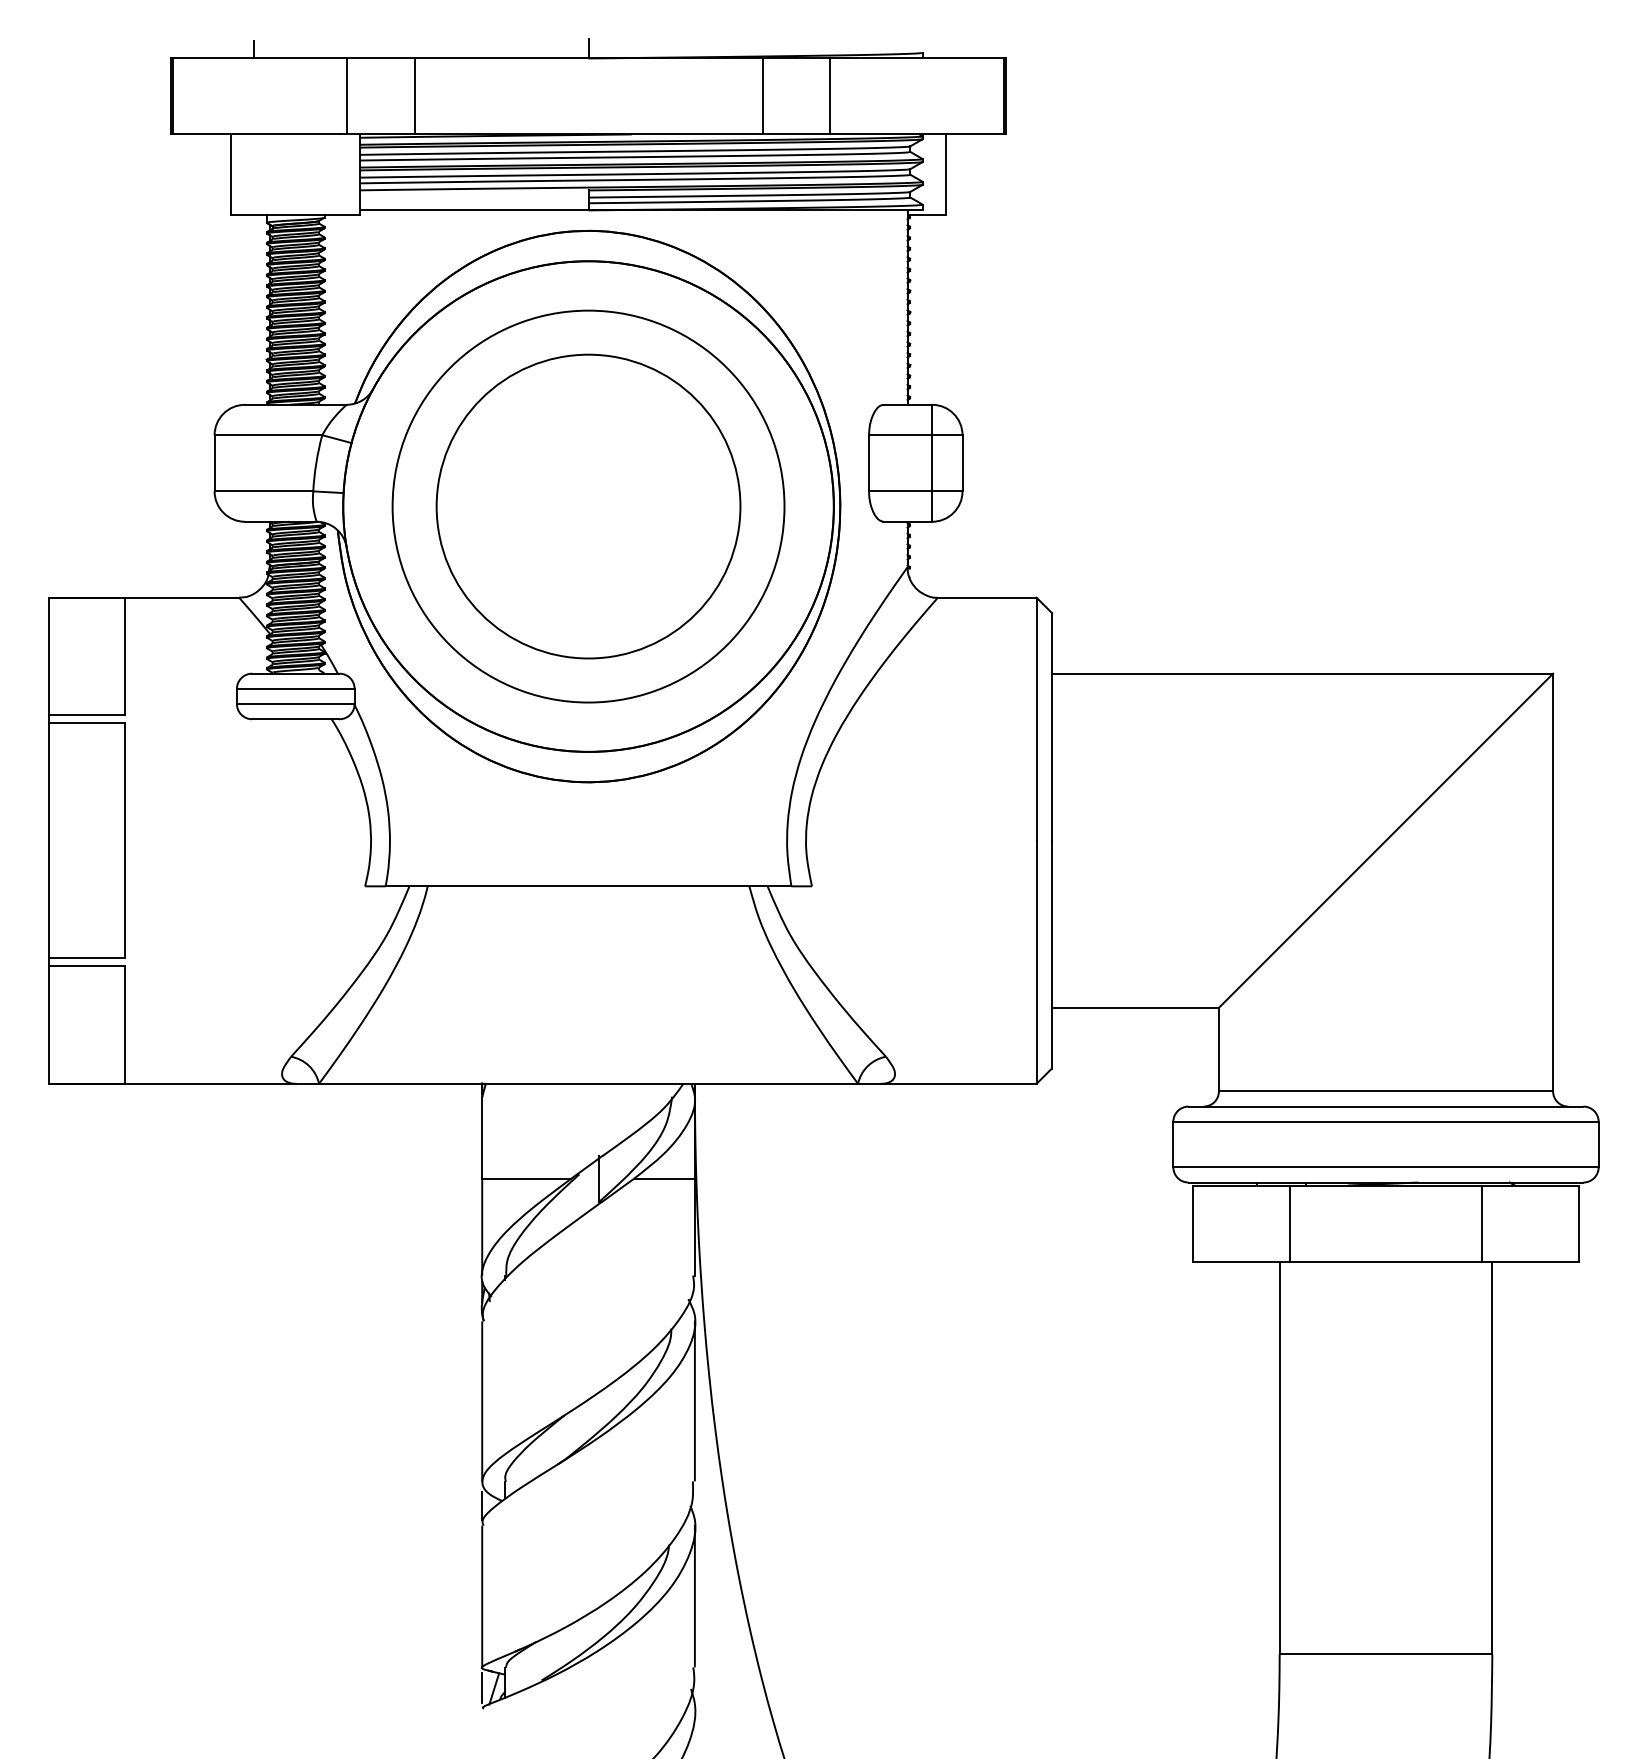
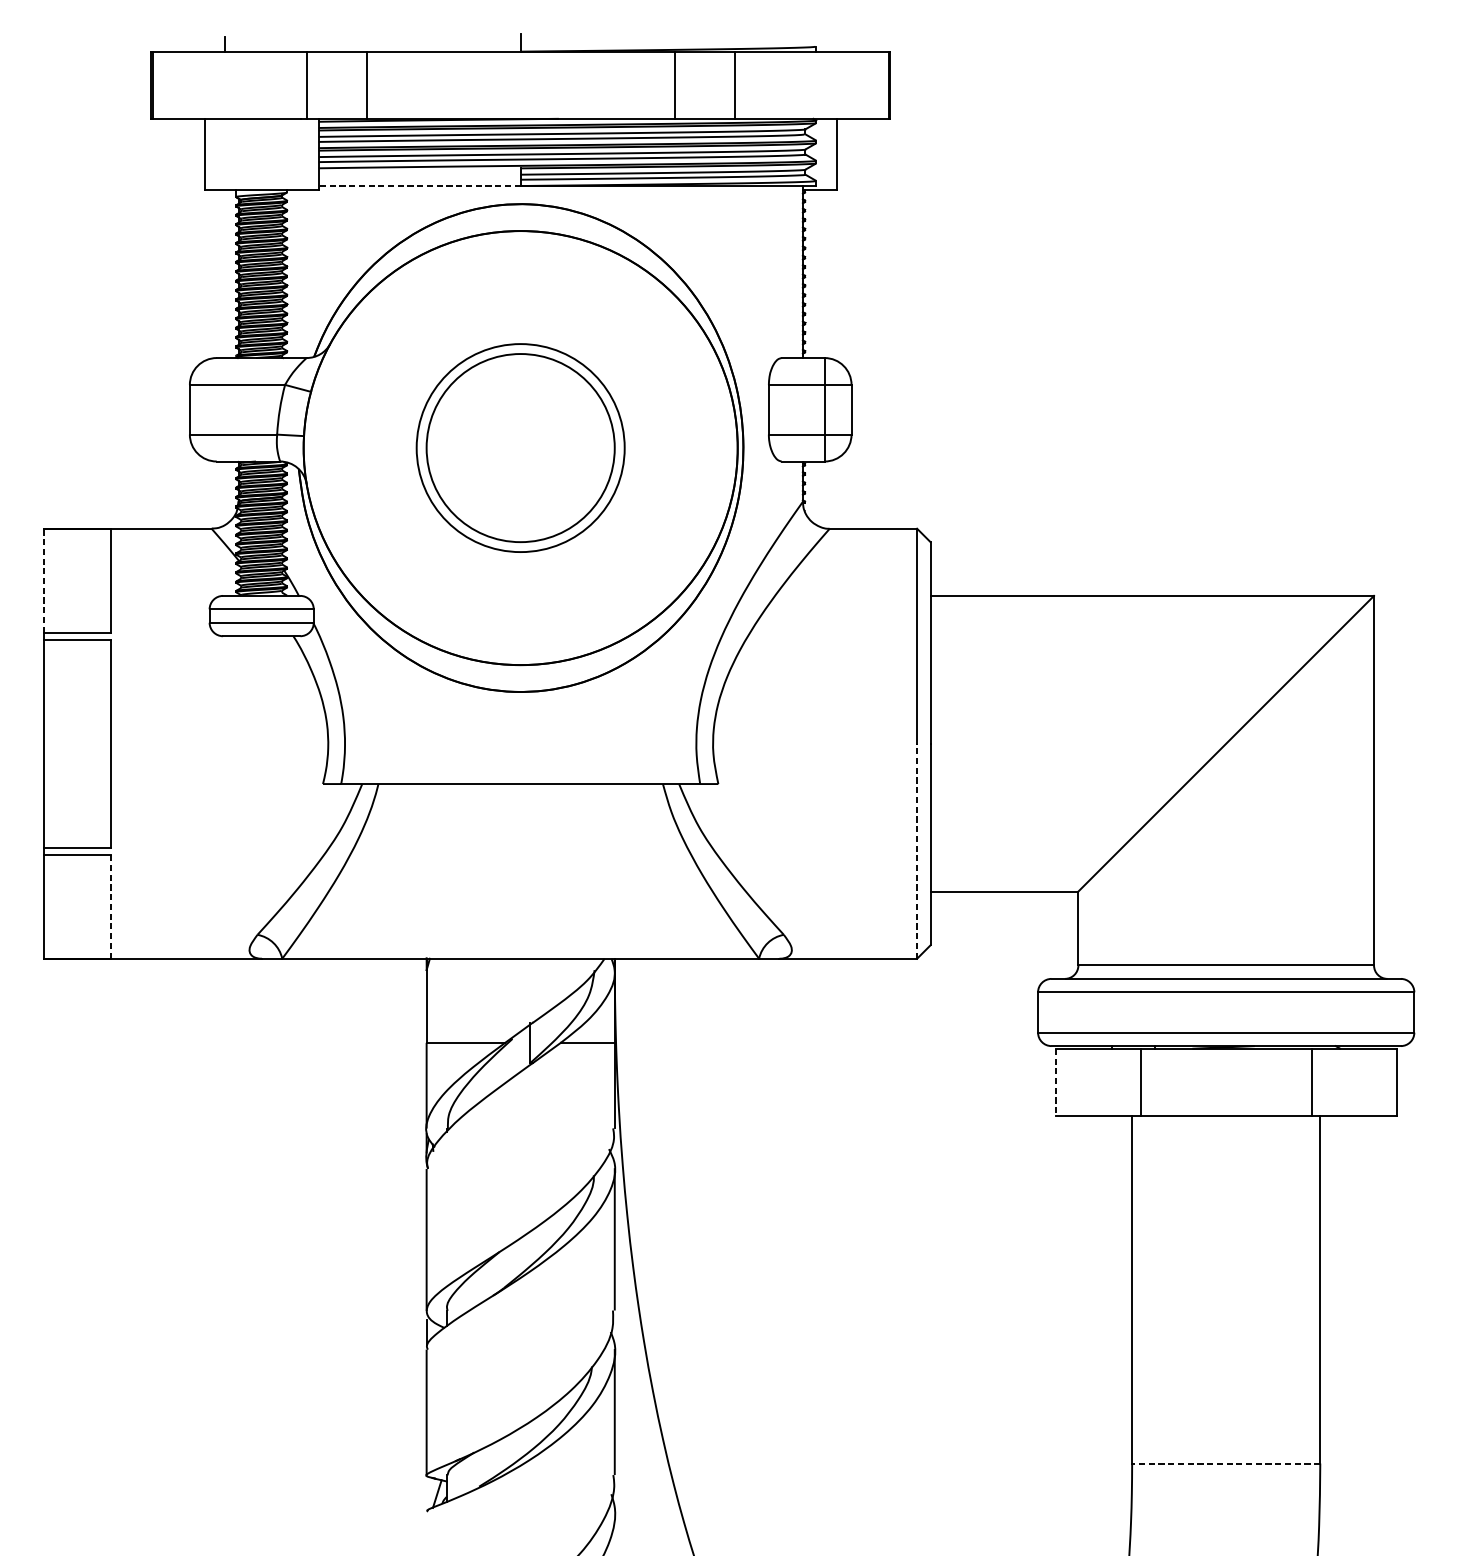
line: (473, 210) -> (418, 186), solid -> dashed
circle: (588, 506) -> (520, 448), size x0.6
circle: (588, 506) -> (520, 448), size x0.7
line: (49, 656) -> (43, 580), solid -> dashed
line: (1036, 962) -> (916, 851), solid -> dashed
line: (125, 1024) -> (111, 906), solid -> dashed
line: (1193, 1223) -> (1055, 1082), solid -> dashed
line: (1385, 1654) -> (1225, 1463), solid -> dashed
line: (482, 1687) -> (426, 1492), removed

